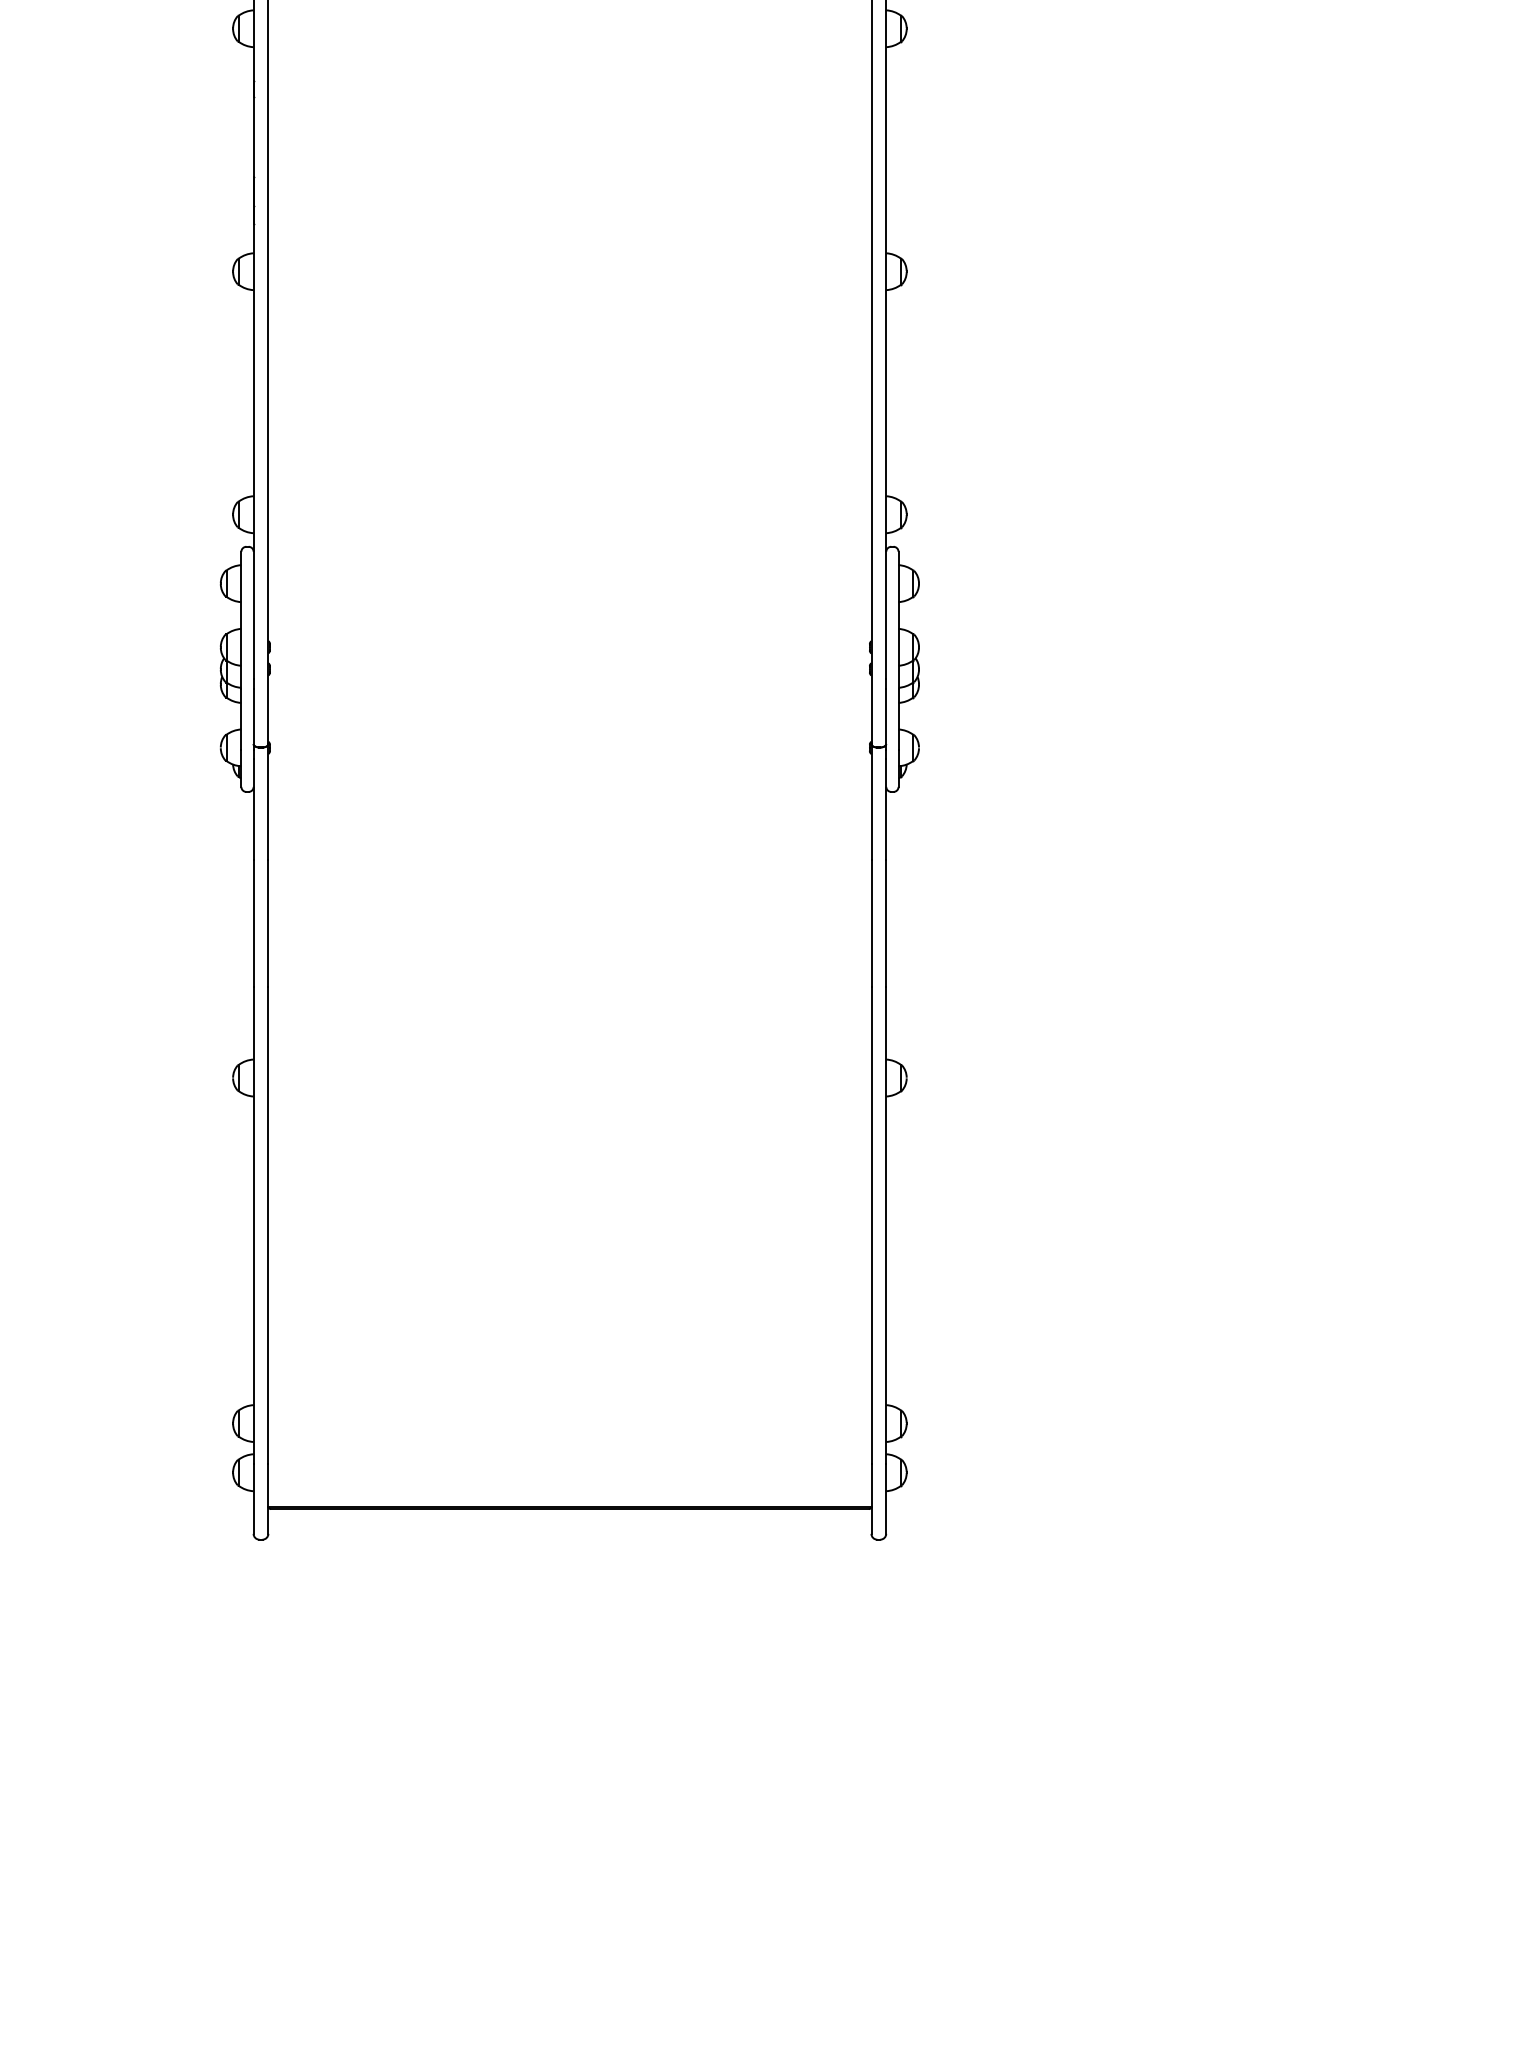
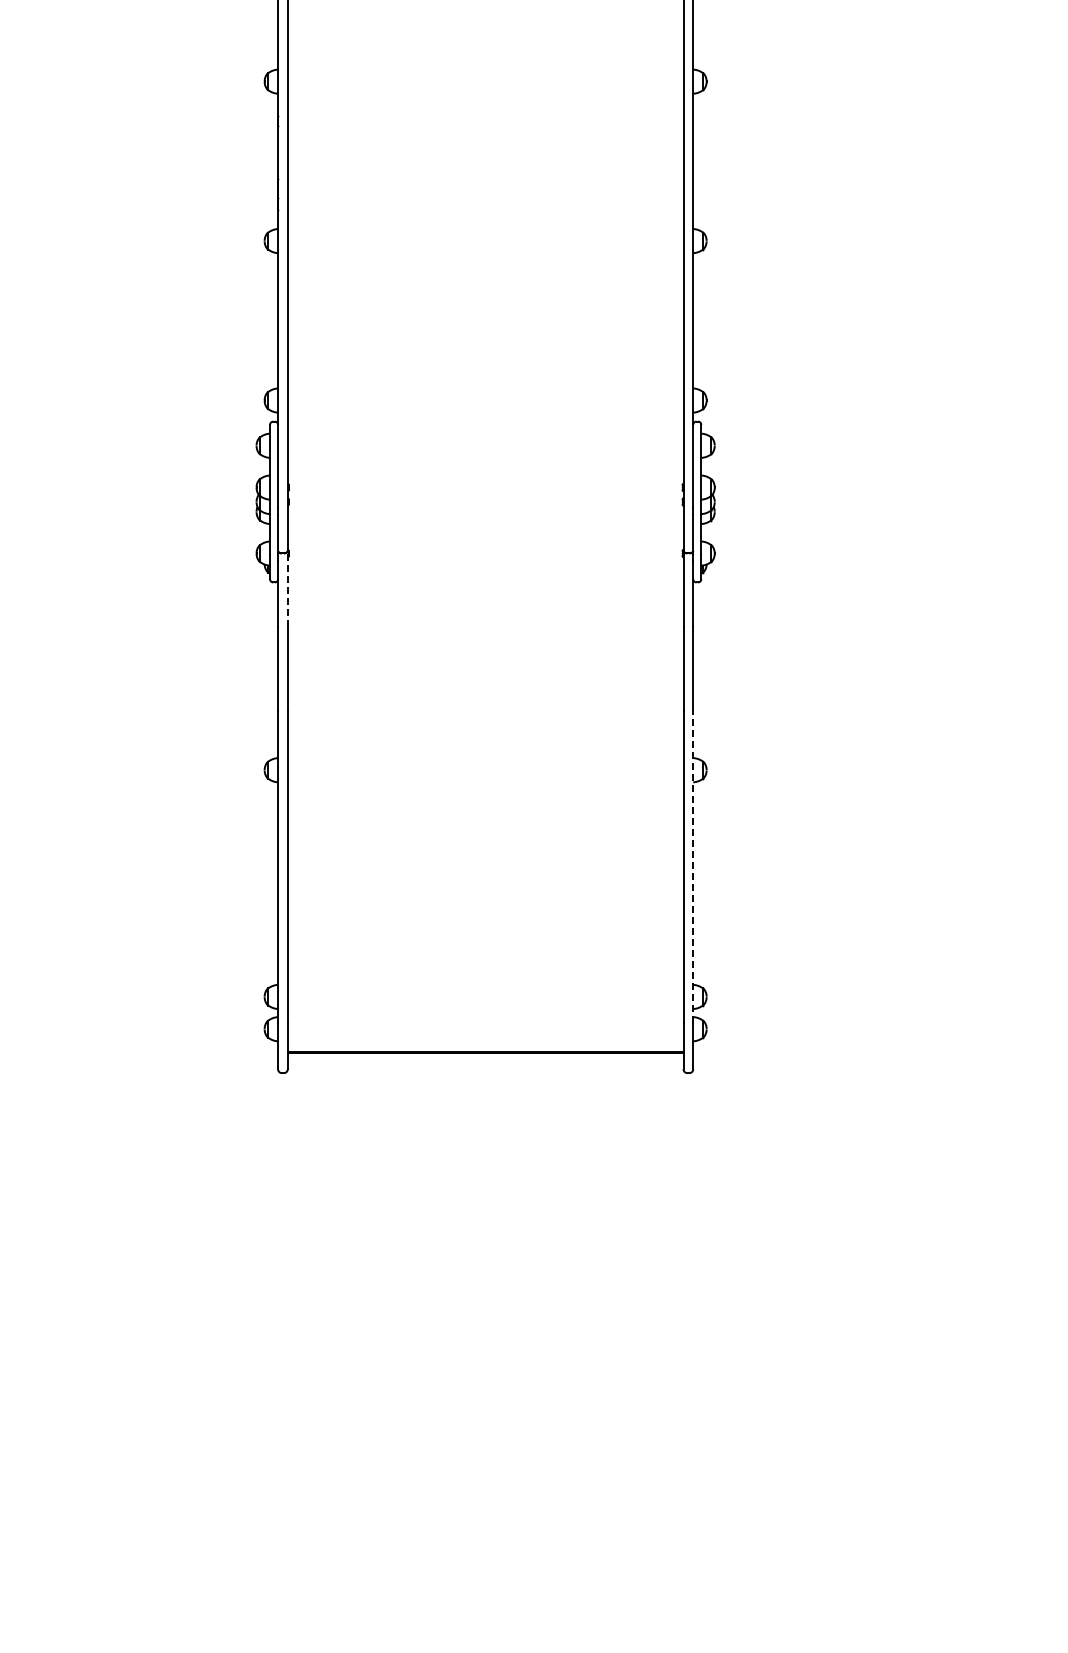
line: (267, 801) -> (287, 588), solid -> dashed
line: (886, 1224) -> (693, 866), solid -> dashed

